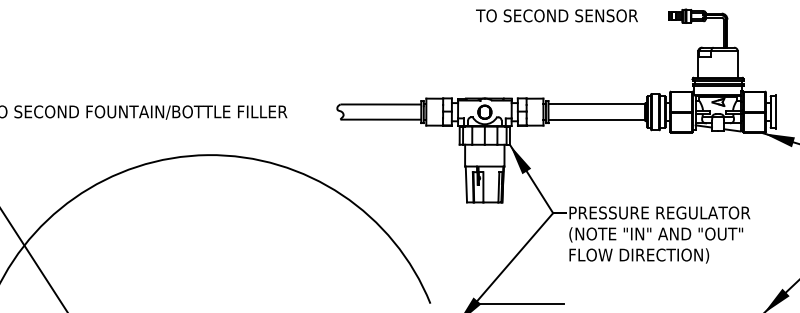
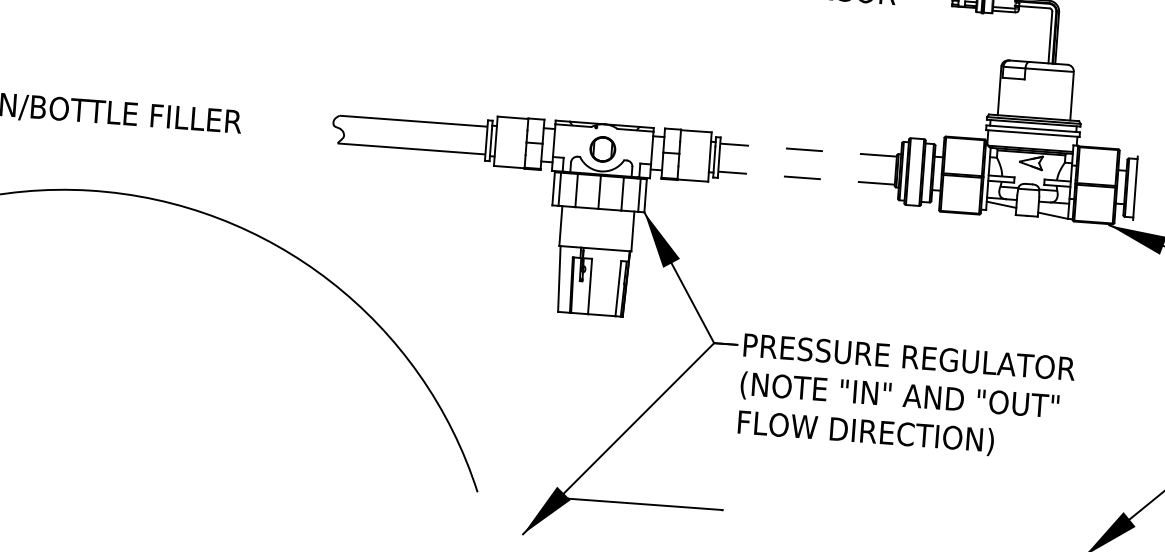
line: (596, 104) -> (808, 150), solid -> dashed
line: (596, 119) -> (806, 177), solid -> dashed

